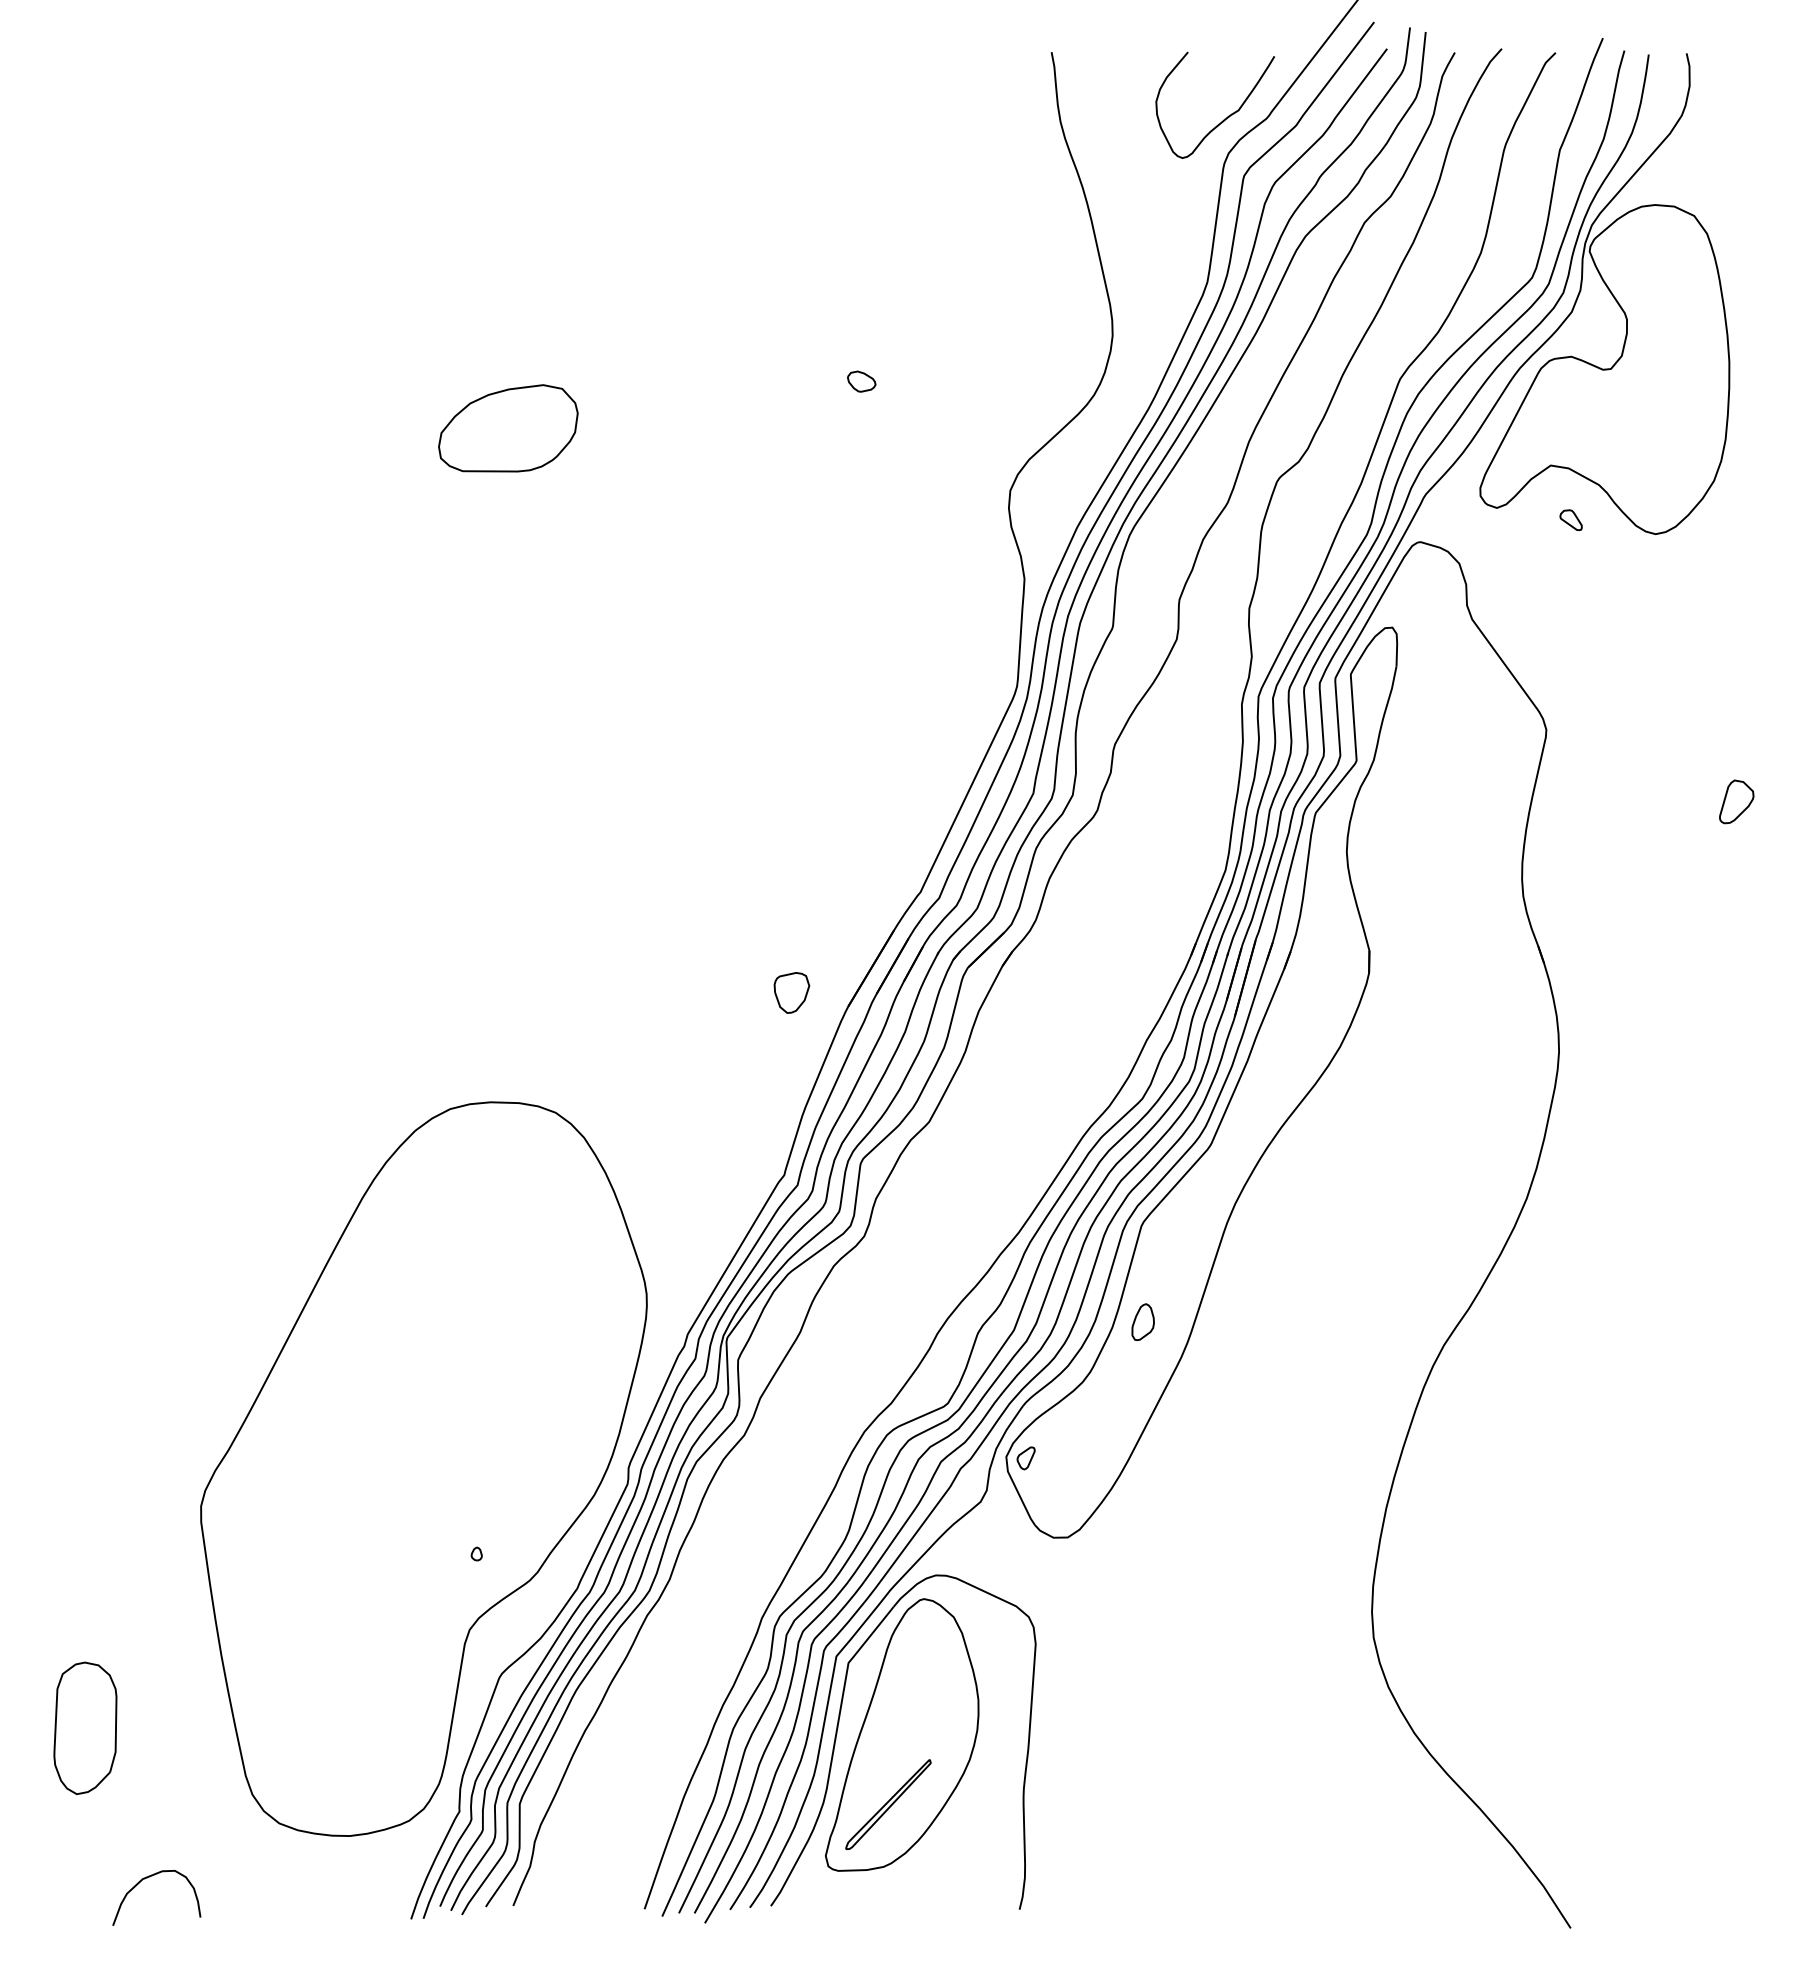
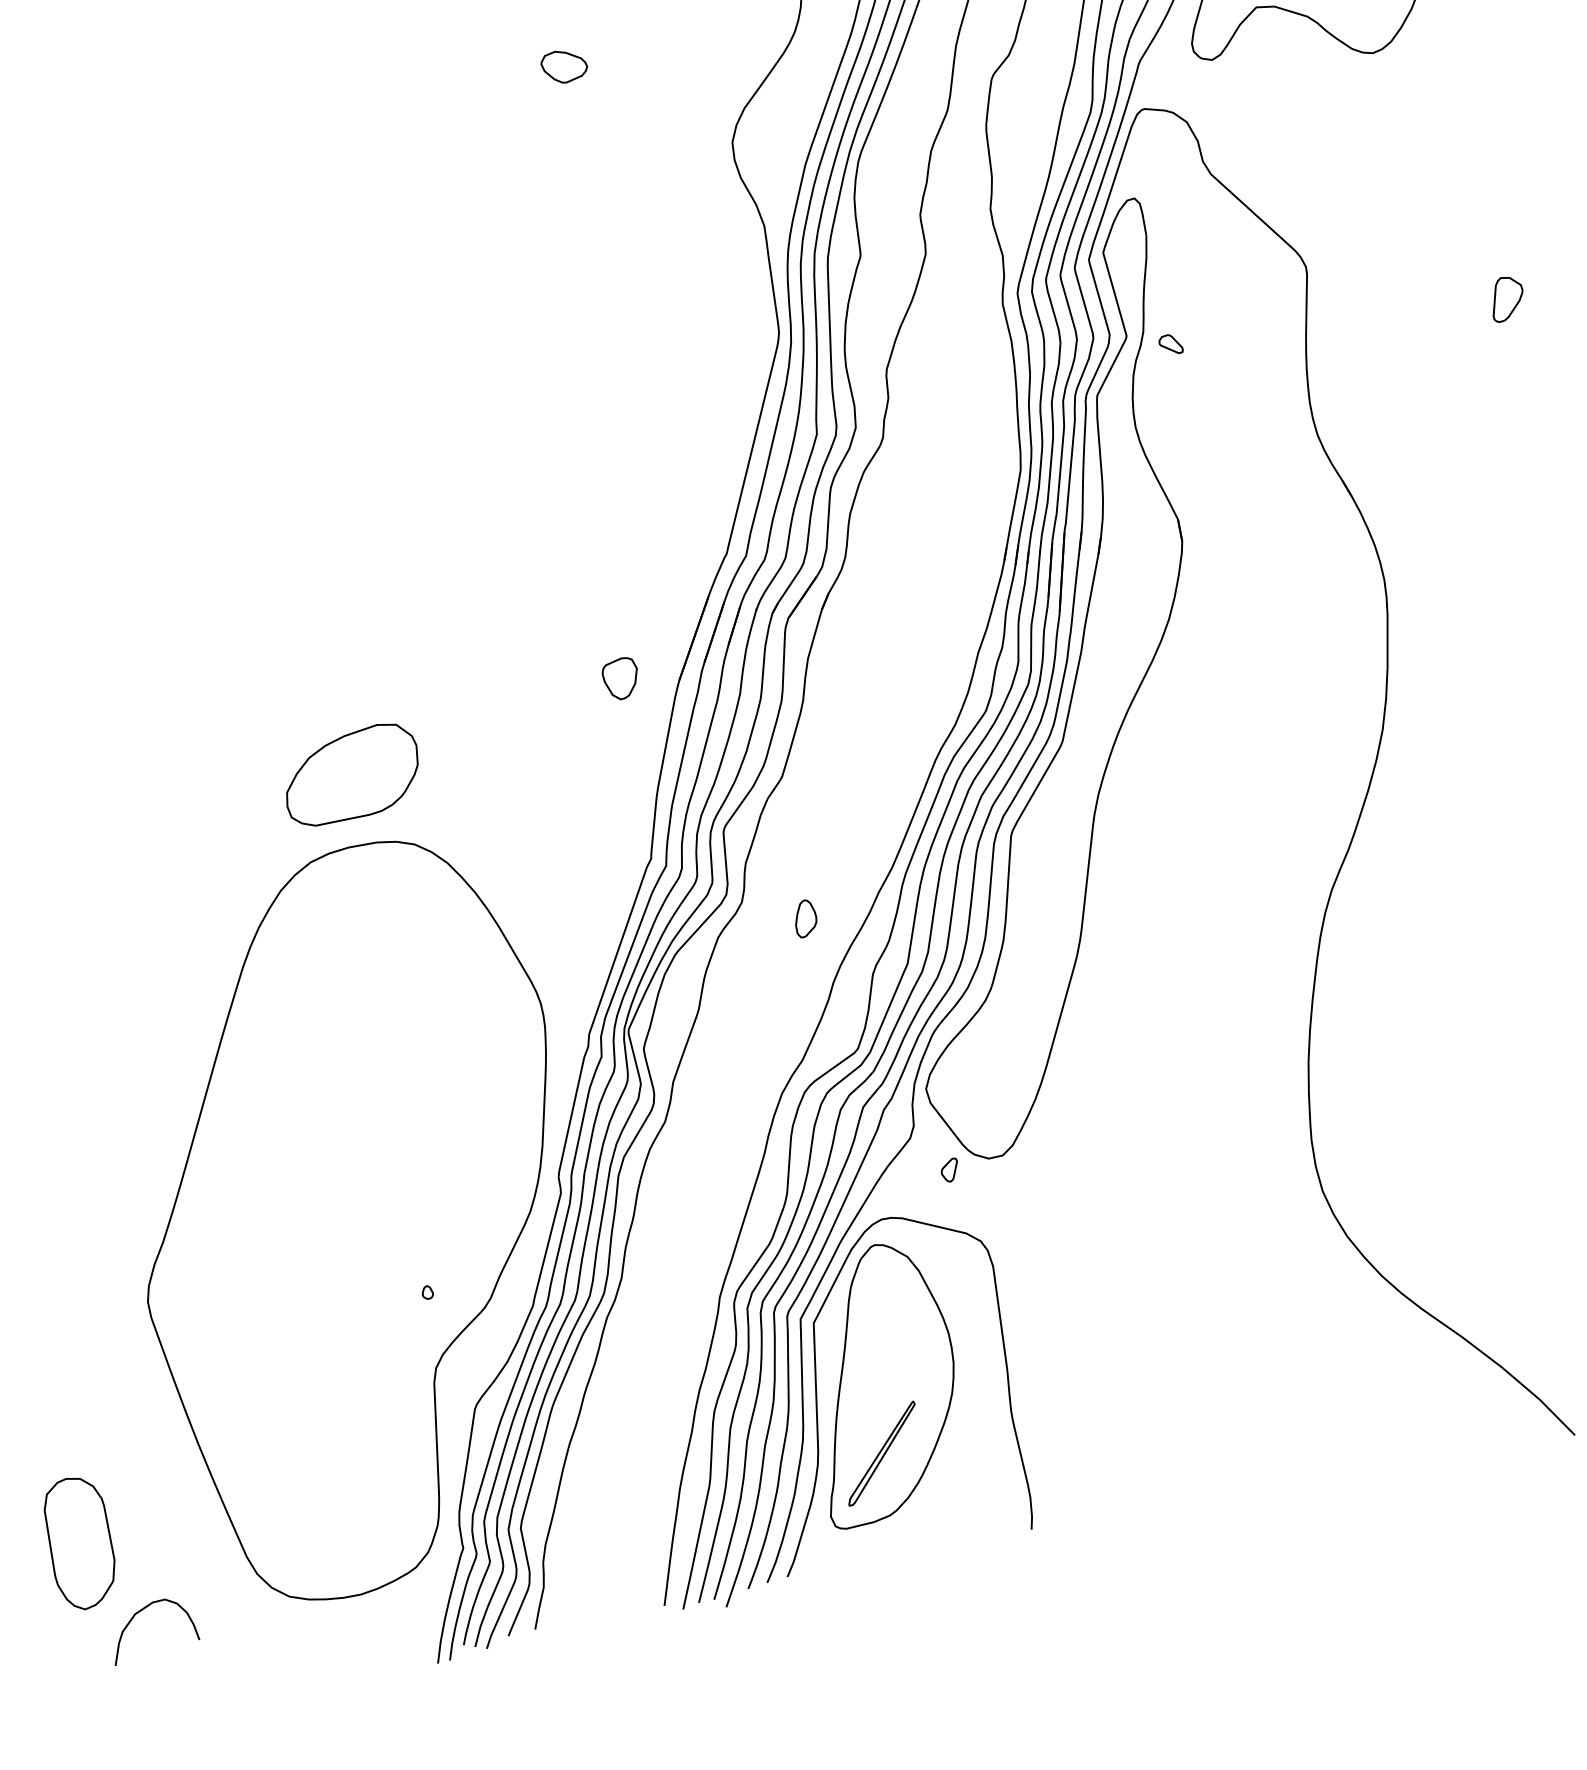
part: (861, 381) -> (564, 66), size x1.6
part: (508, 428) -> (351, 774), moved
part: (1570, 520) -> (1170, 345), moved
part: (1142, 1322) -> (804, 918), moved
part: (1025, 1458) -> (949, 1170), moved
curve: (147, 1878) -> (139, 1612), moved

